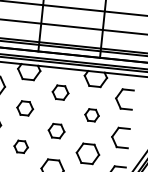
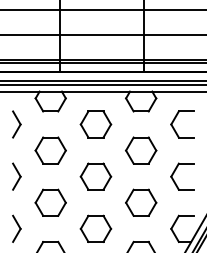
part: (60, 92) -> (95, 124), size x1.43
part: (25, 108) -> (50, 150), size x1.43
part: (92, 115) -> (141, 150), size x1.67
part: (56, 130) -> (95, 176), size x1.43
part: (21, 146) -> (50, 202), size x1.67

